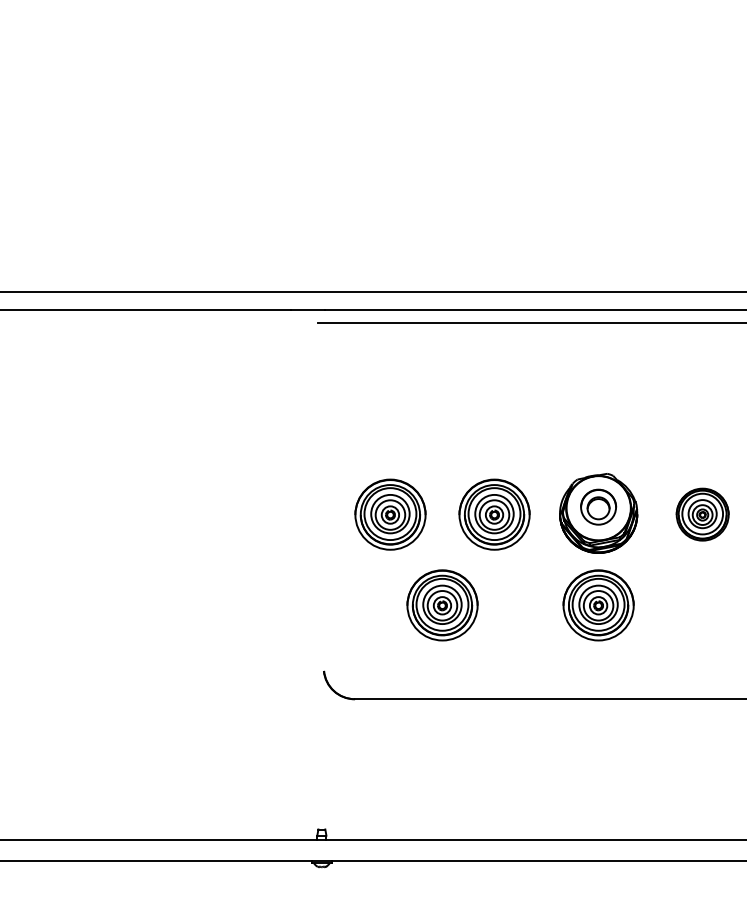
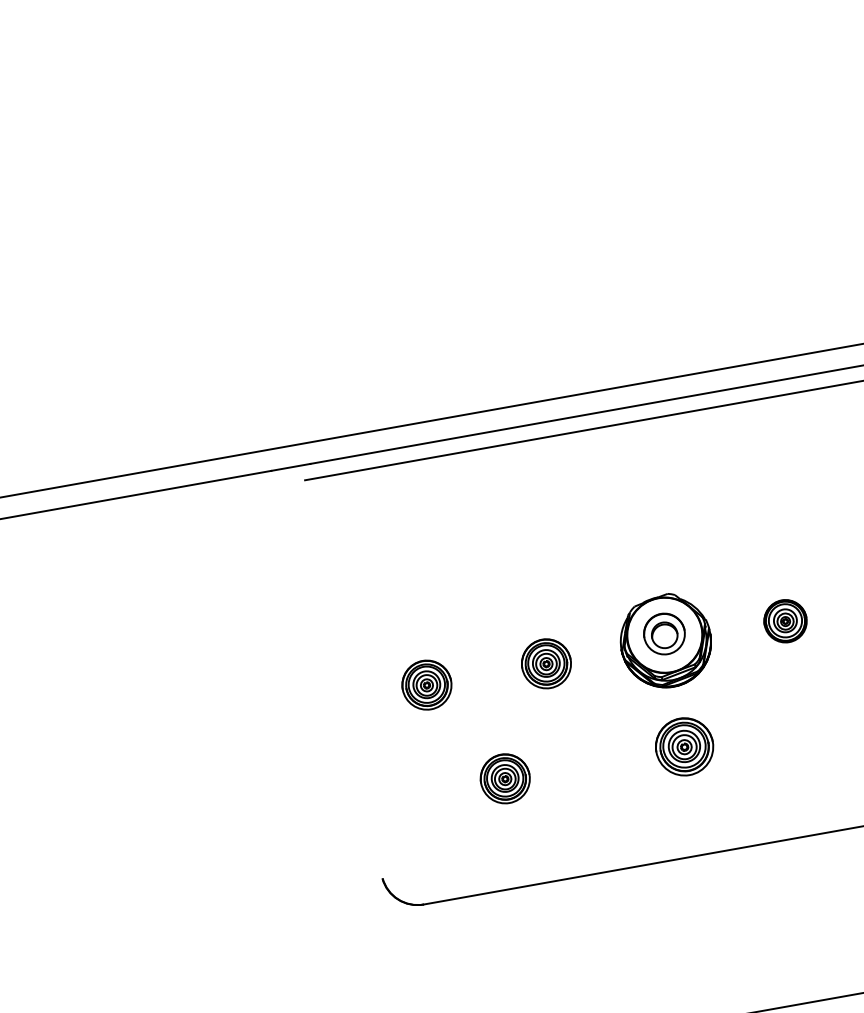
part: (390, 514) -> (426, 685), size x0.6
part: (494, 514) -> (546, 663), size x0.6
part: (702, 514) -> (785, 621), size x0.7
part: (442, 605) -> (505, 778), size x0.6
part: (598, 605) -> (684, 746), size x0.7

